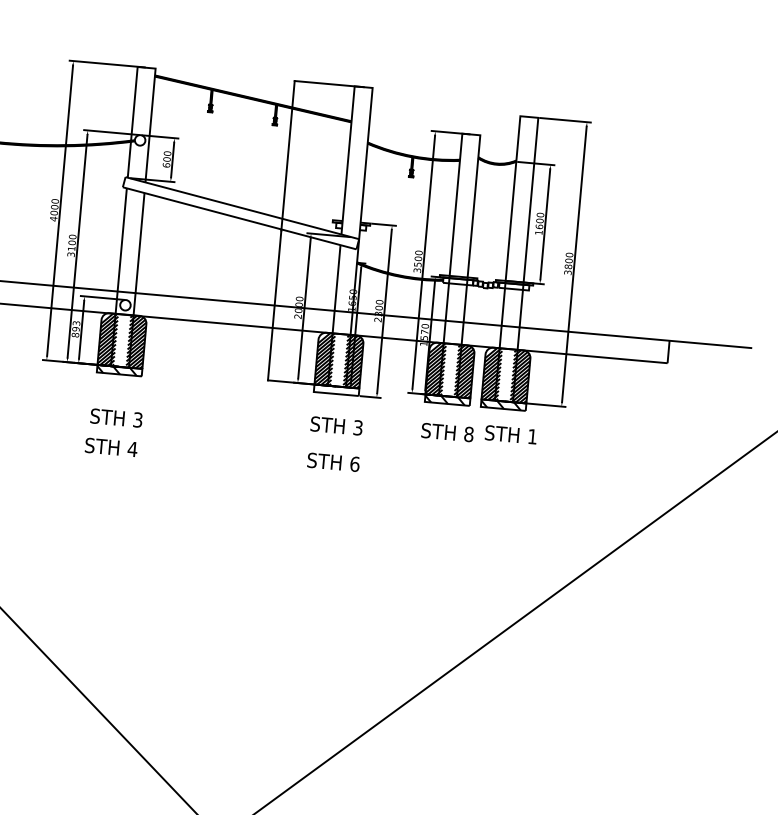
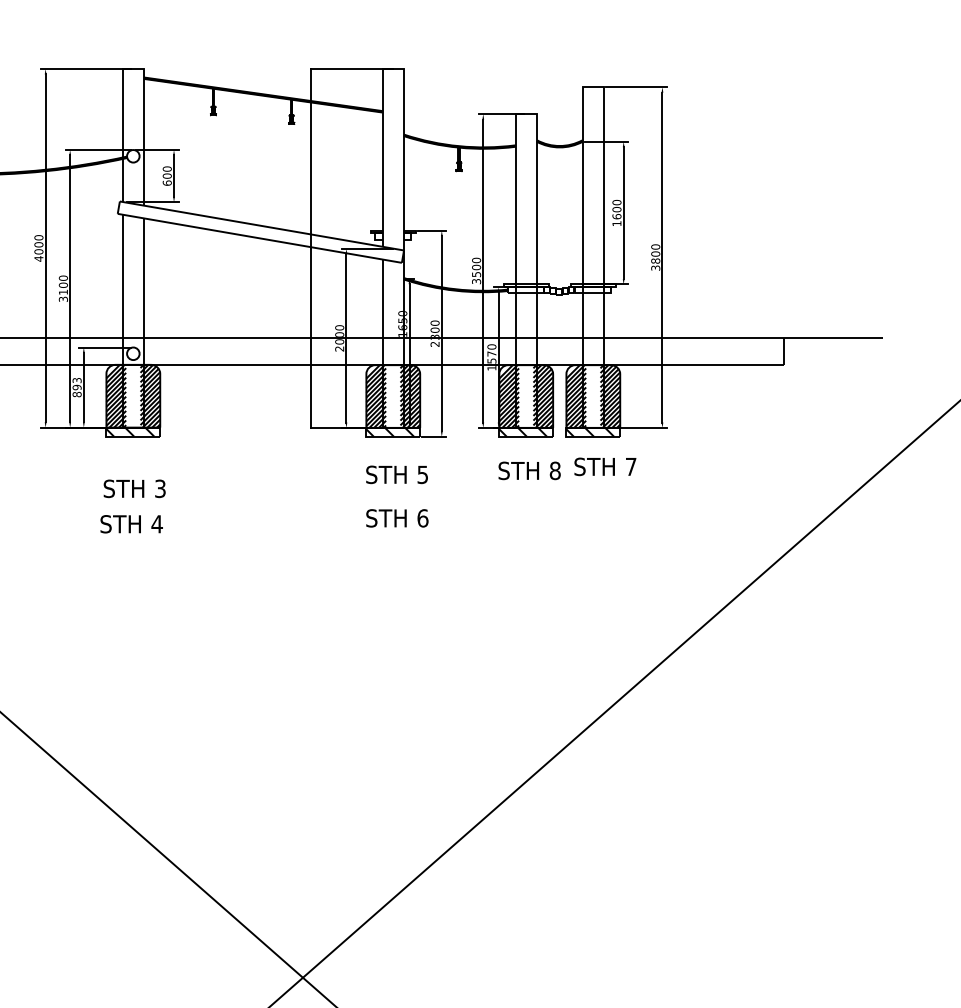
hatch: (334, 389) -> (390, 431), added
text: (358, 427) -> (423, 474), 3 -> 5
text: (532, 436) -> (631, 466), 1 -> 7

